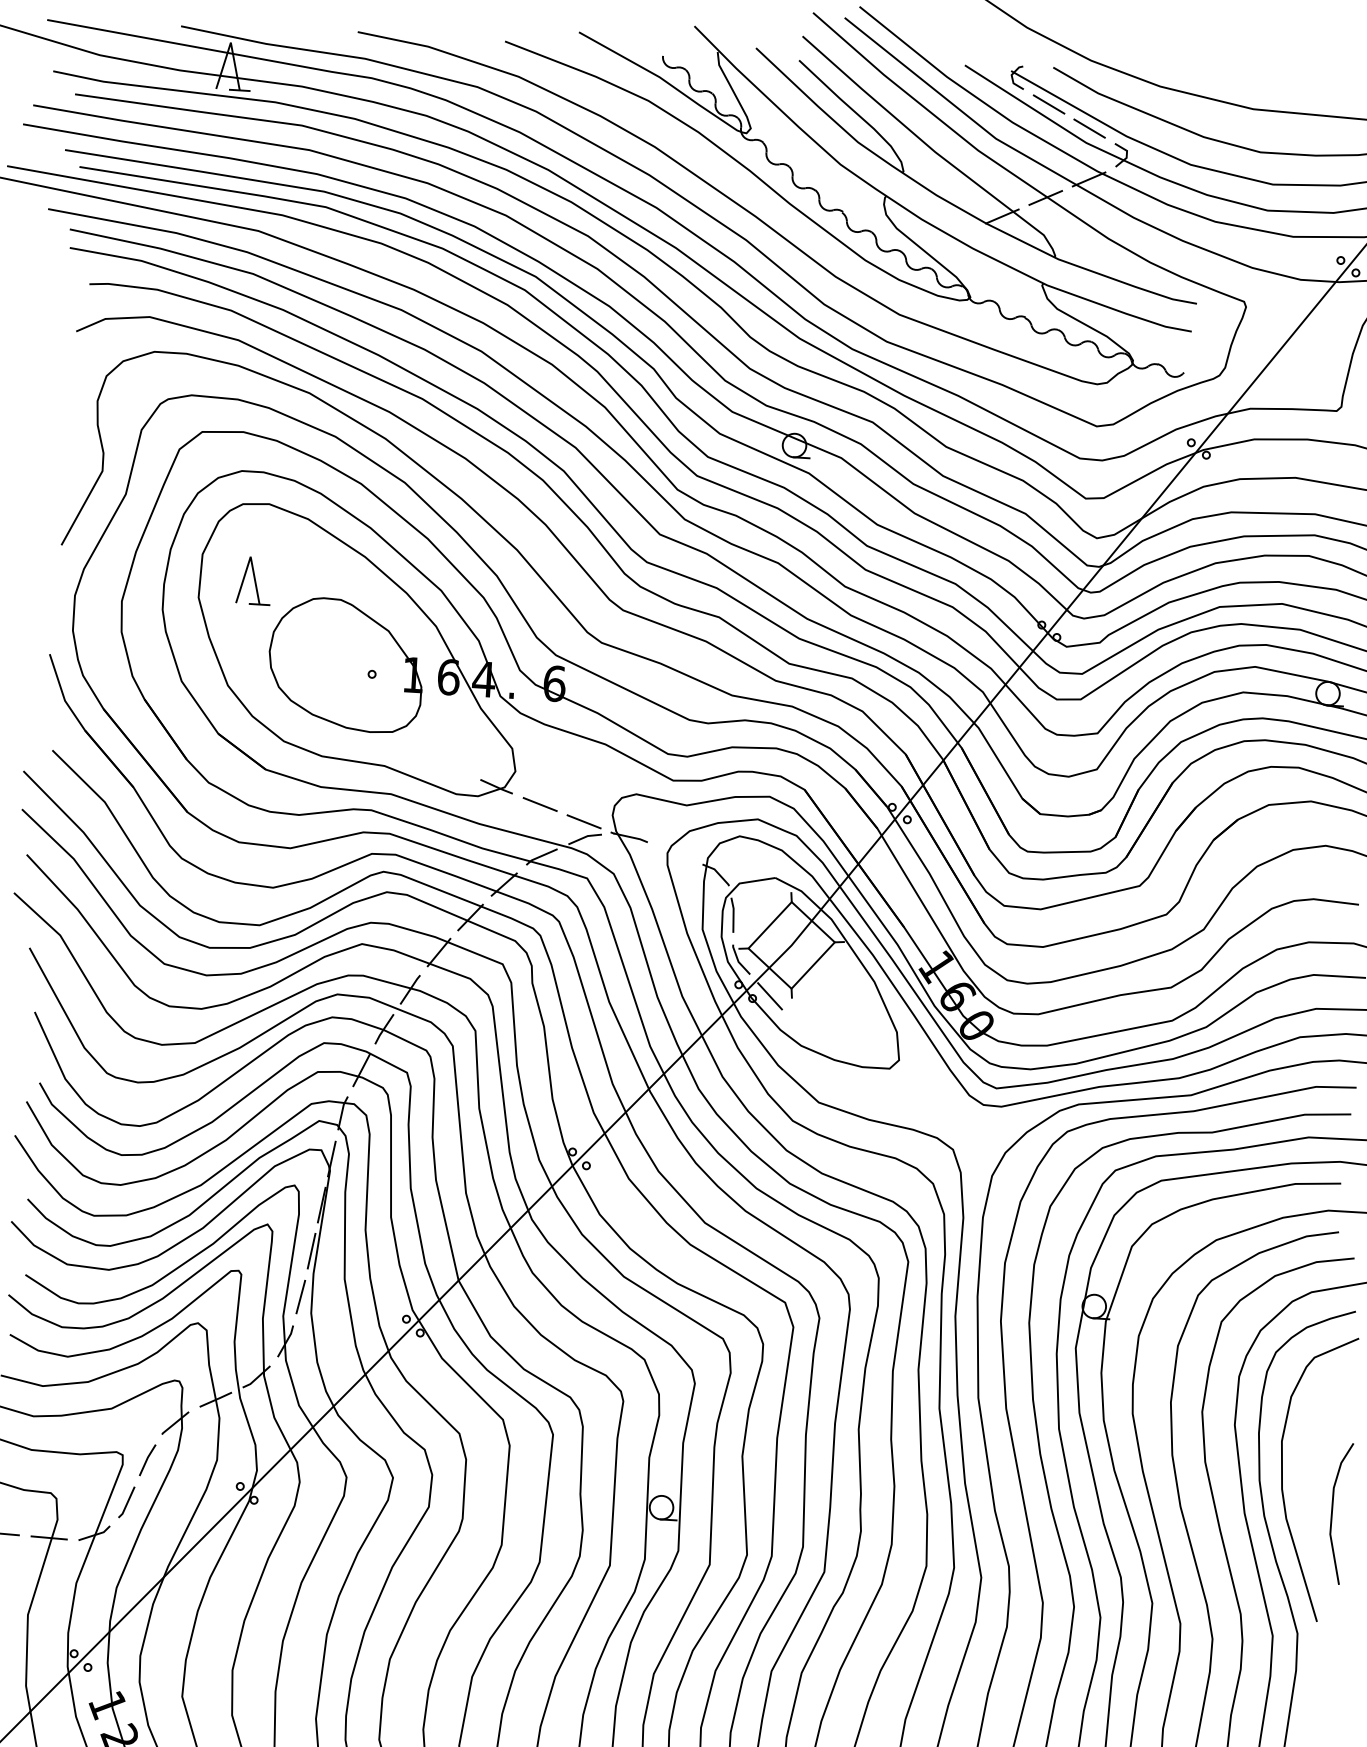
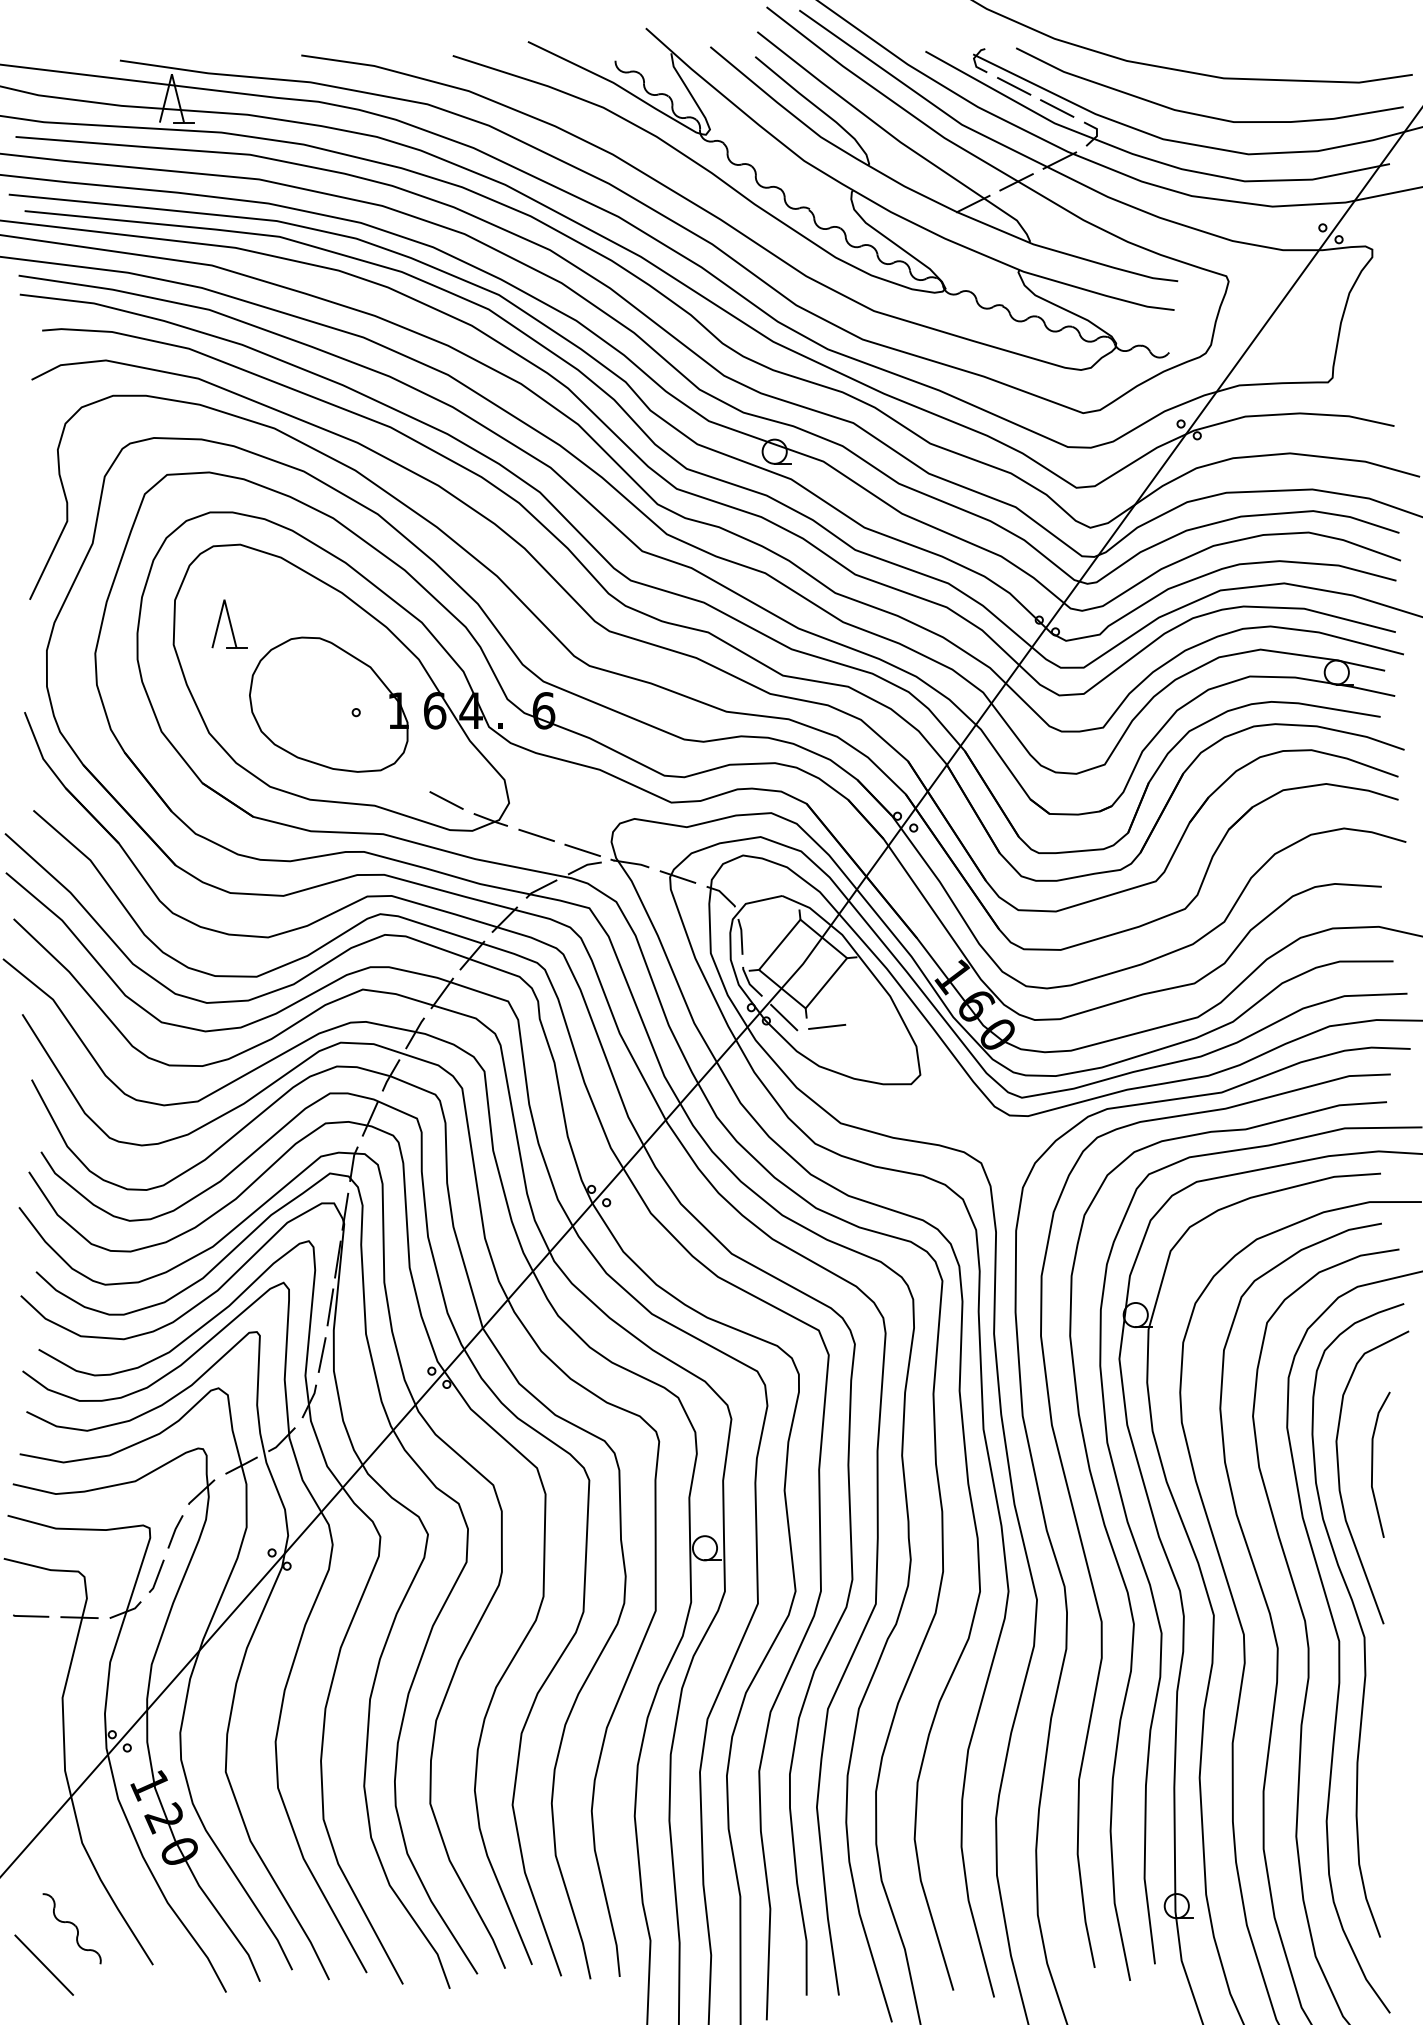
line: (454, 765) -> (446, 800), added
line: (674, 852) -> (677, 876), added
line: (811, 1007) -> (827, 1026), added
line: (1333, 1512) -> (1373, 1464), moved

